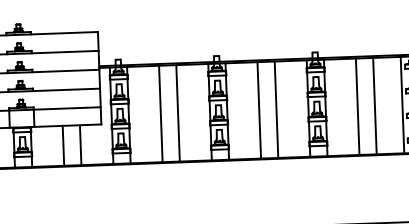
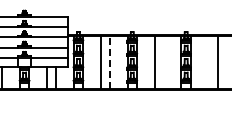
line: (357, 106) -> (208, 62), removed
line: (275, 109) -> (163, 62), removed
line: (178, 113) -> (110, 62), solid -> dashed

